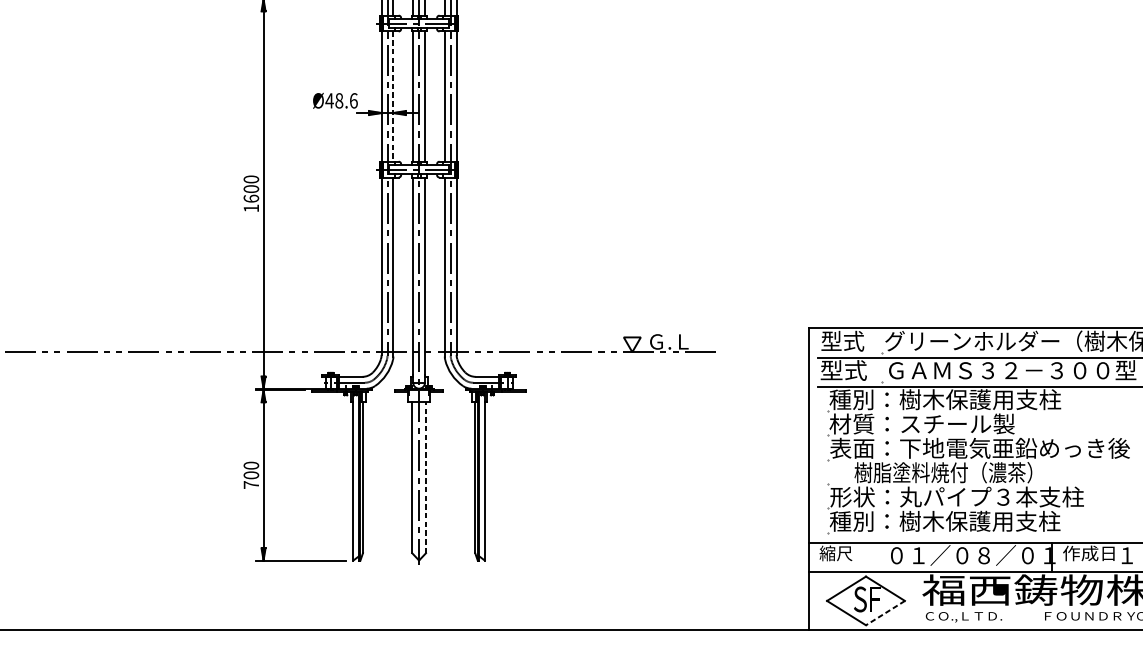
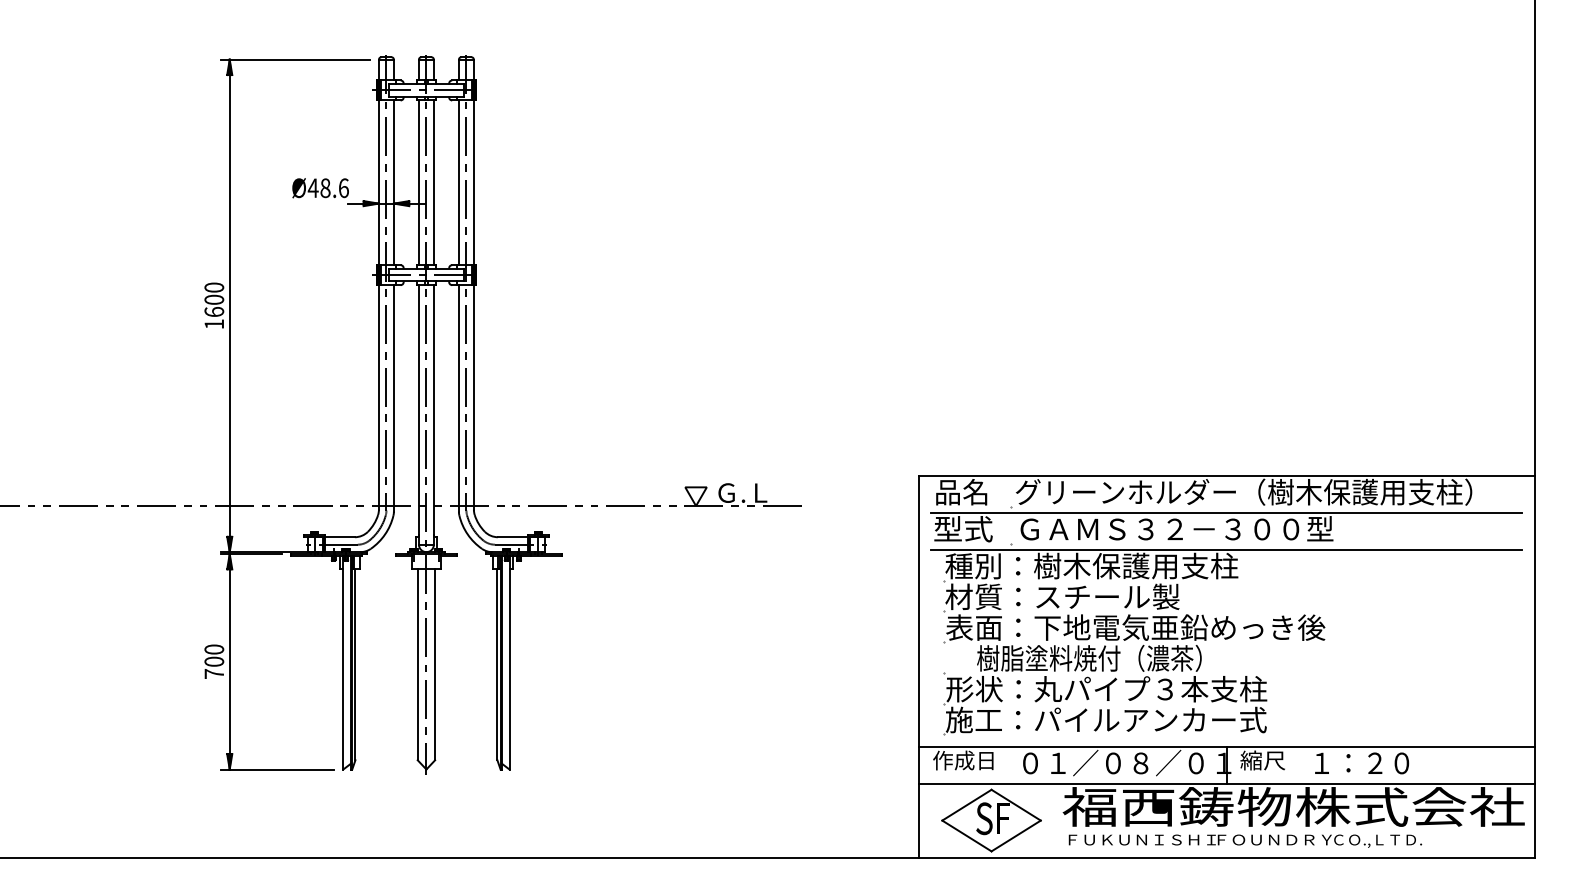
line: (393, 97) -> (393, 183), dashed -> solid
text: (843, 341) -> (962, 492), 型式 -> 品名
line: (426, 477) -> (435, 664), dashed -> solid
text: (956, 520) -> (1105, 719), 種別：樹木保護用支柱 -> 施工：パイルアンカー式
text: (843, 553) -> (962, 760), 縮尺 -> 作成日
text: (1088, 553) -> (1272, 760), 作成日 -> 縮尺
line: (884, 613) -> (1015, 836), dashed -> solid
text: (984, 616) -> (1141, 840), ＣＯ.,ＬＴＤ. -> ＦＵＫＵＮＩＳＨＩ

